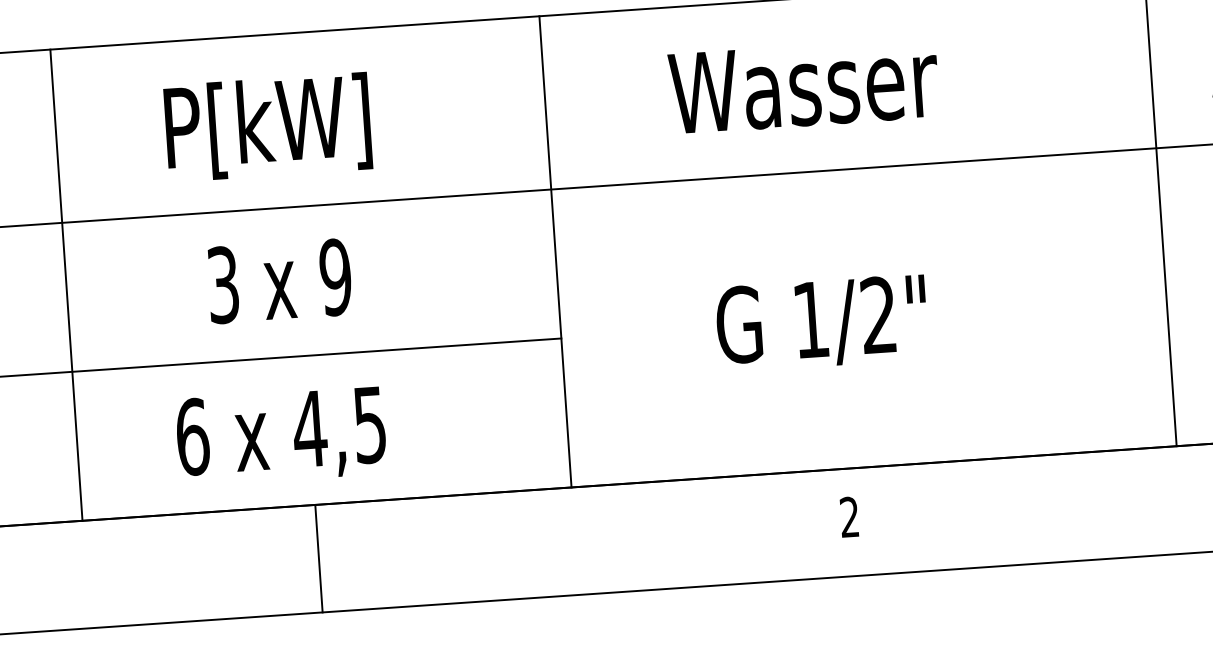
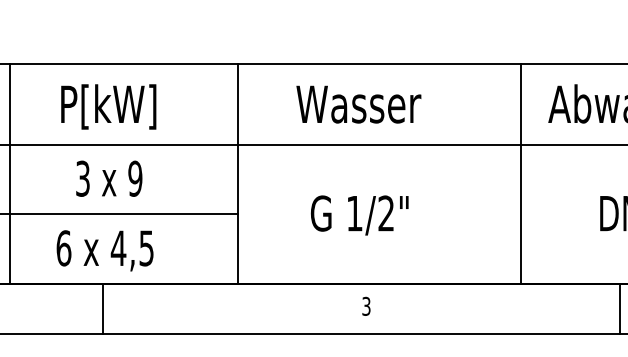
text: (849, 517) -> (366, 306), 2 -> 3
line: (318, 557) -> (102, 308), moved

